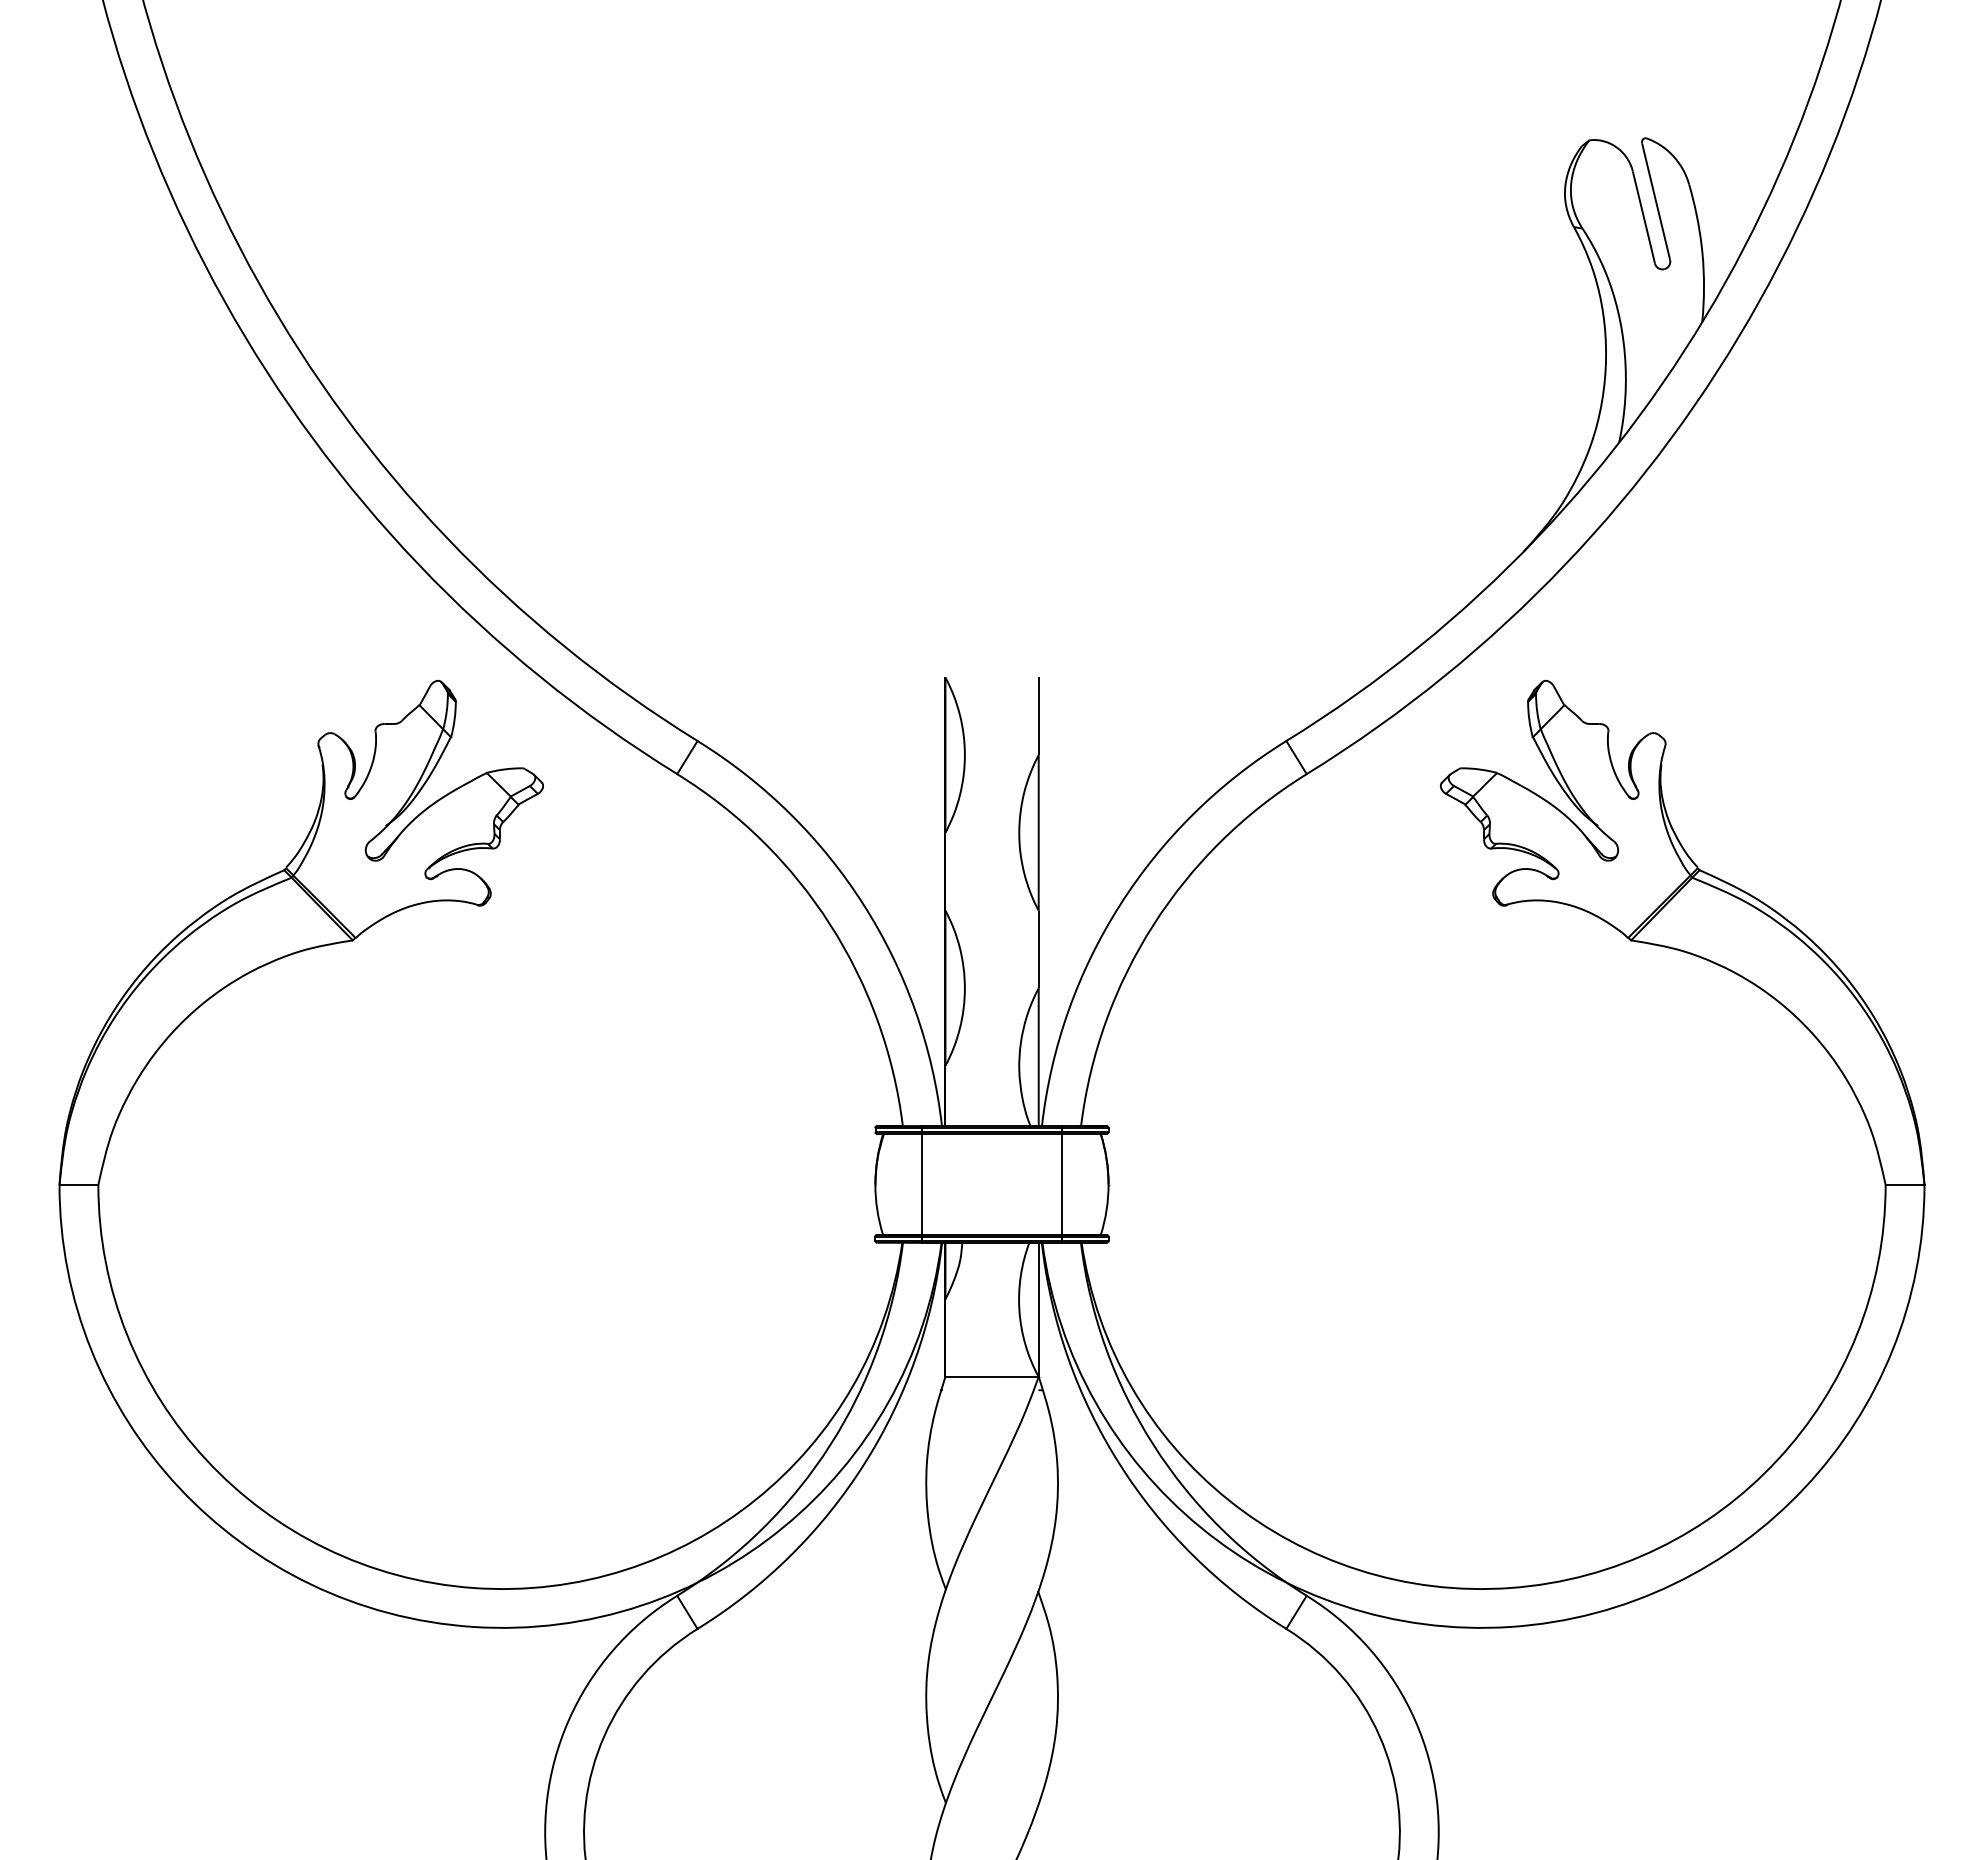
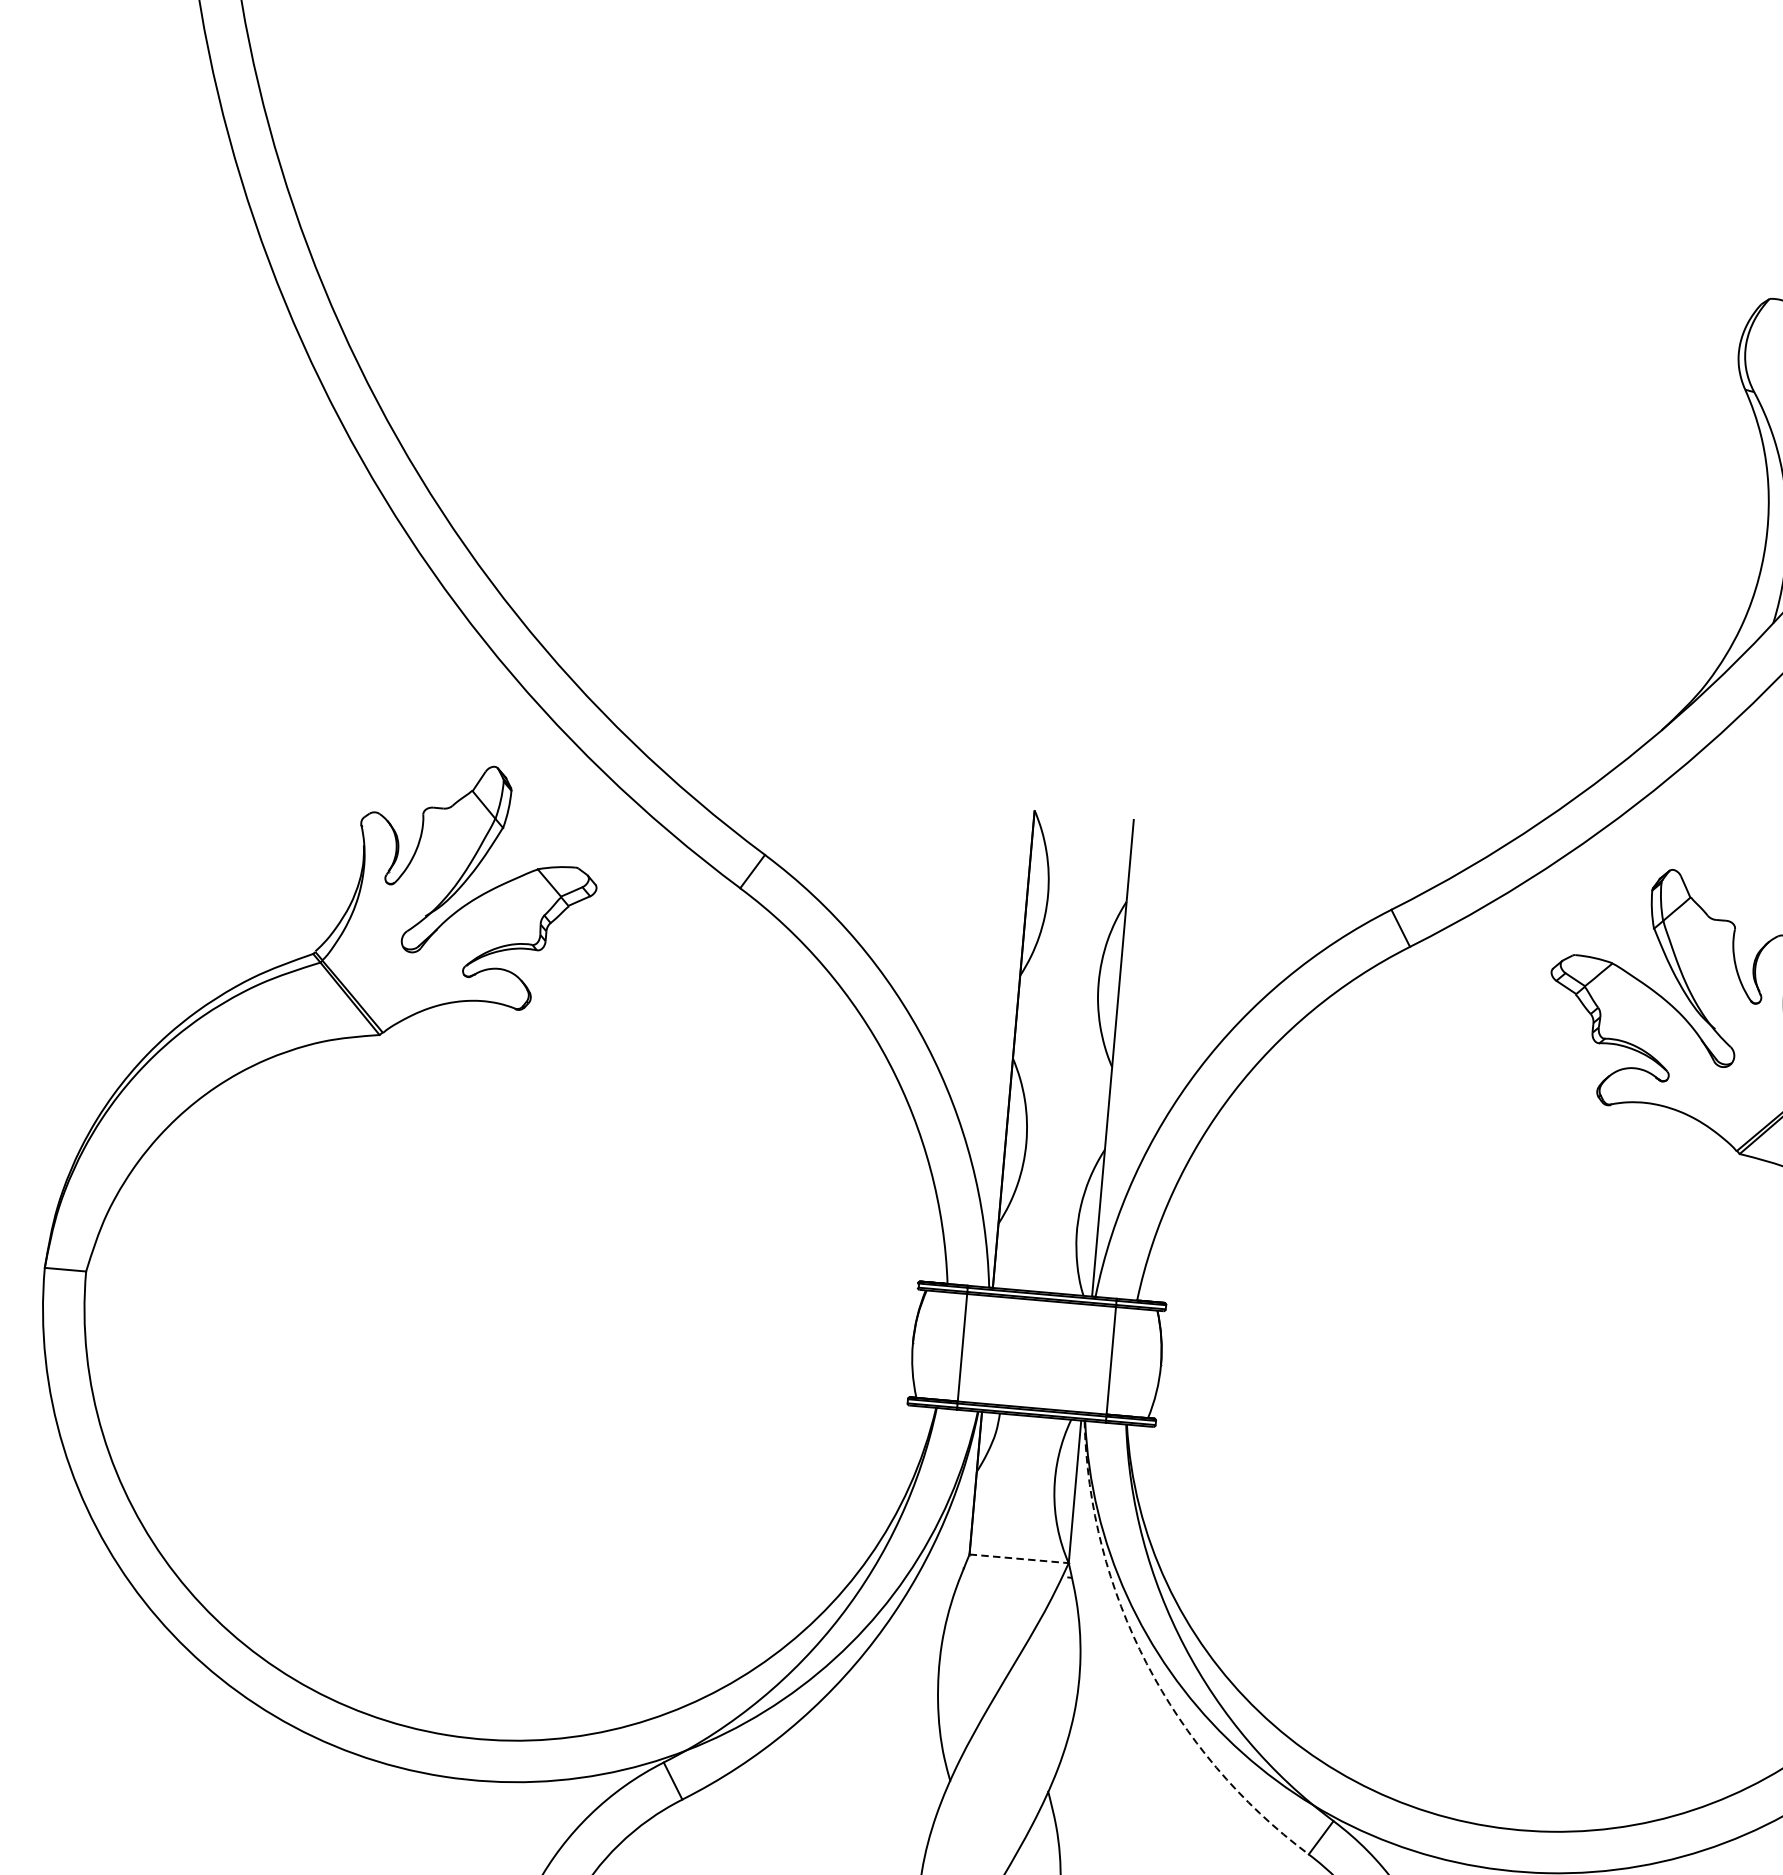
line: (992, 1376) -> (1019, 1558), solid -> dashed
arc: (1119, 1464) -> (1146, 1663), solid -> dashed

